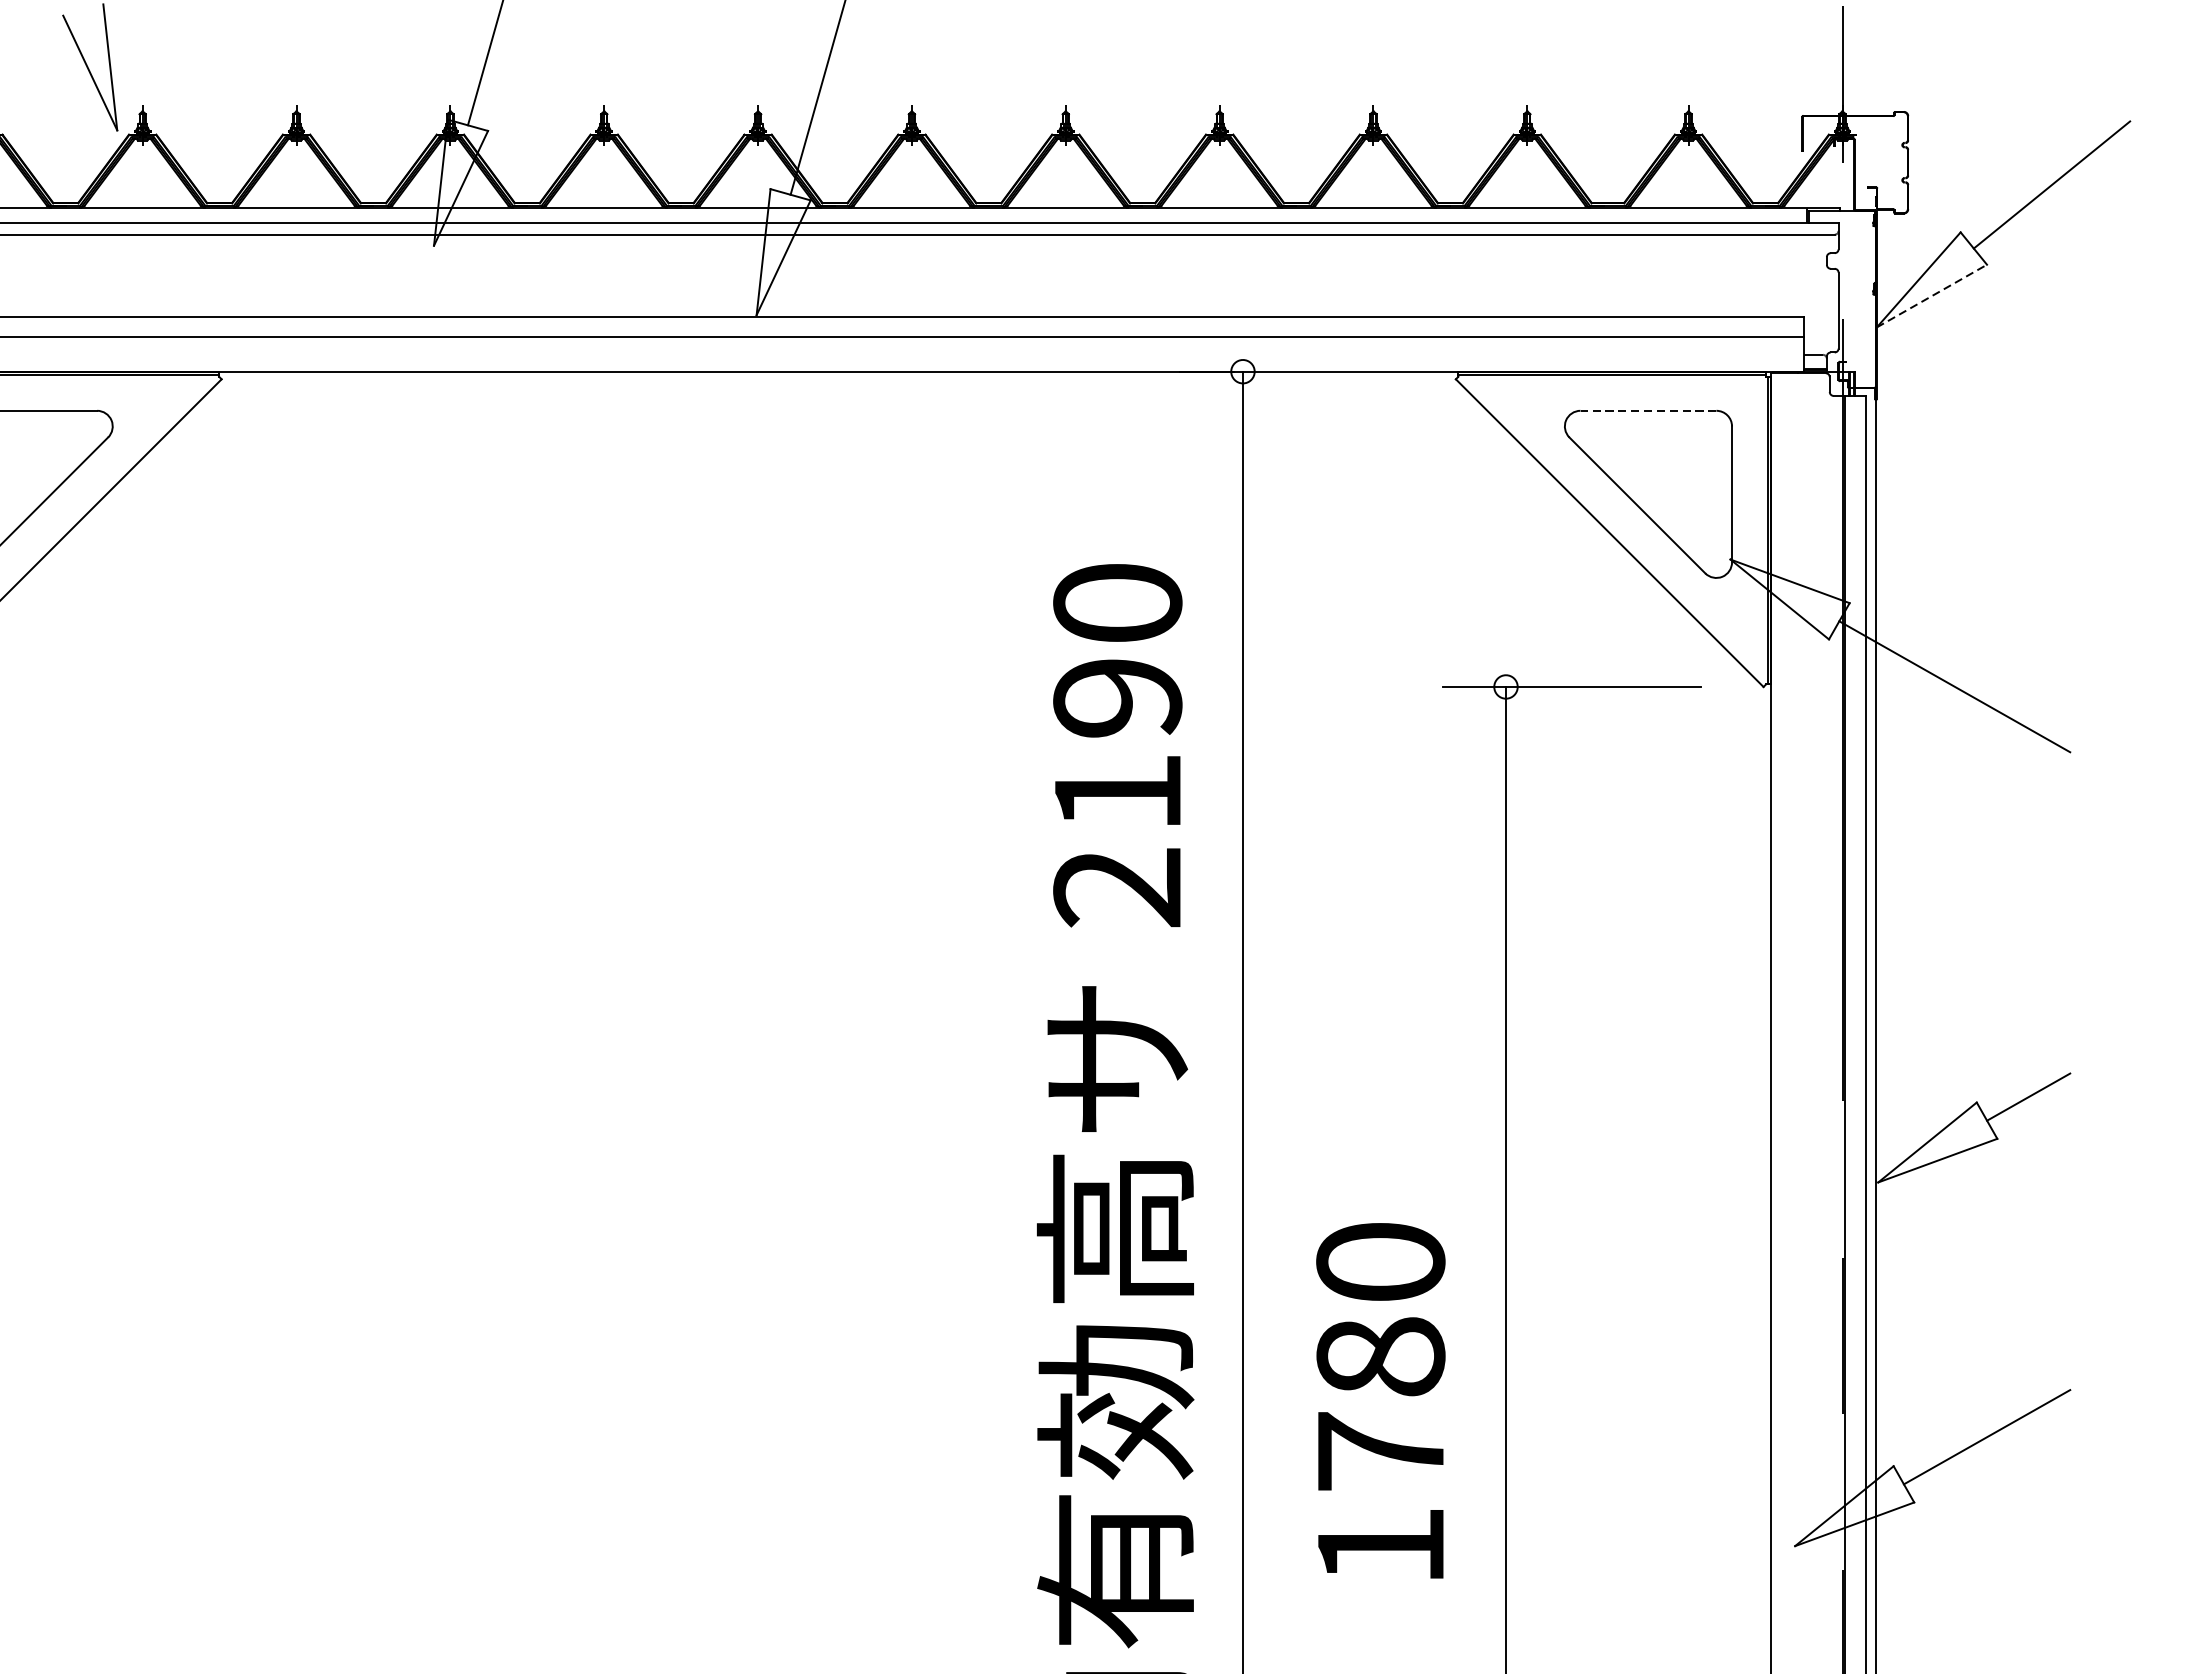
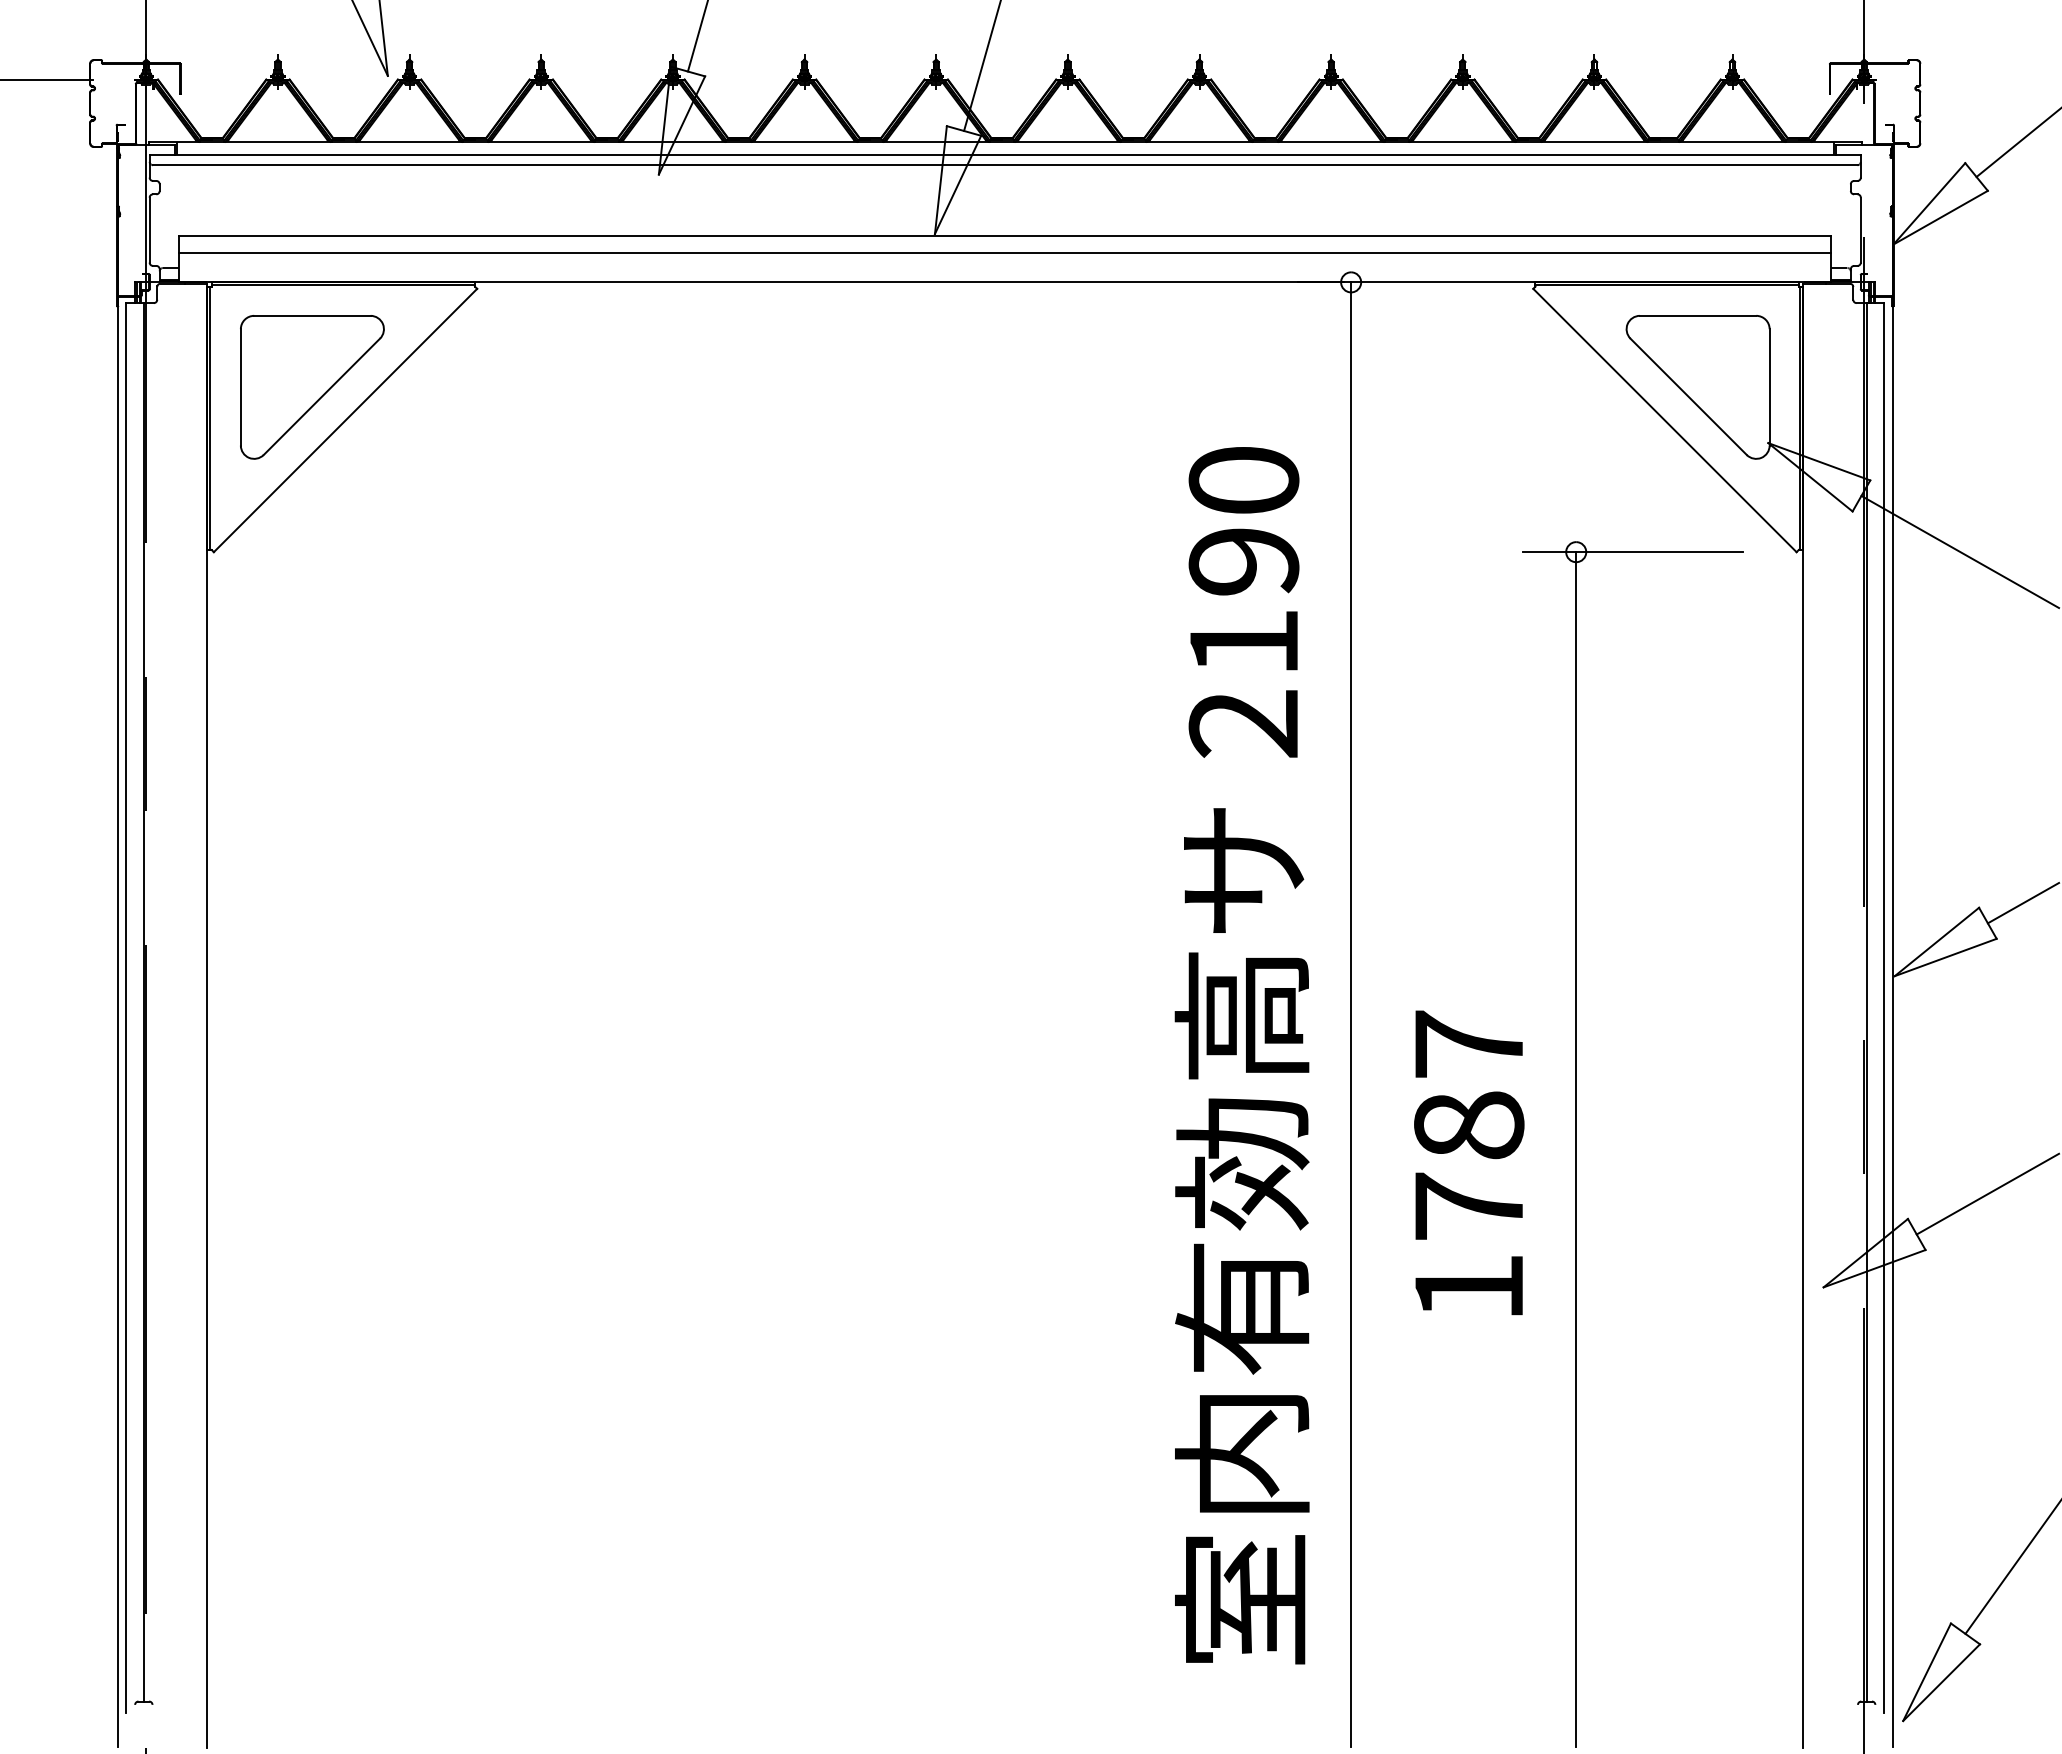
line: (1932, 295) -> (1941, 217), dashed -> solid
line: (1647, 410) -> (1697, 315), dashed -> solid
text: (1380, 1261) -> (1468, 1043), 1780 -> 1787

